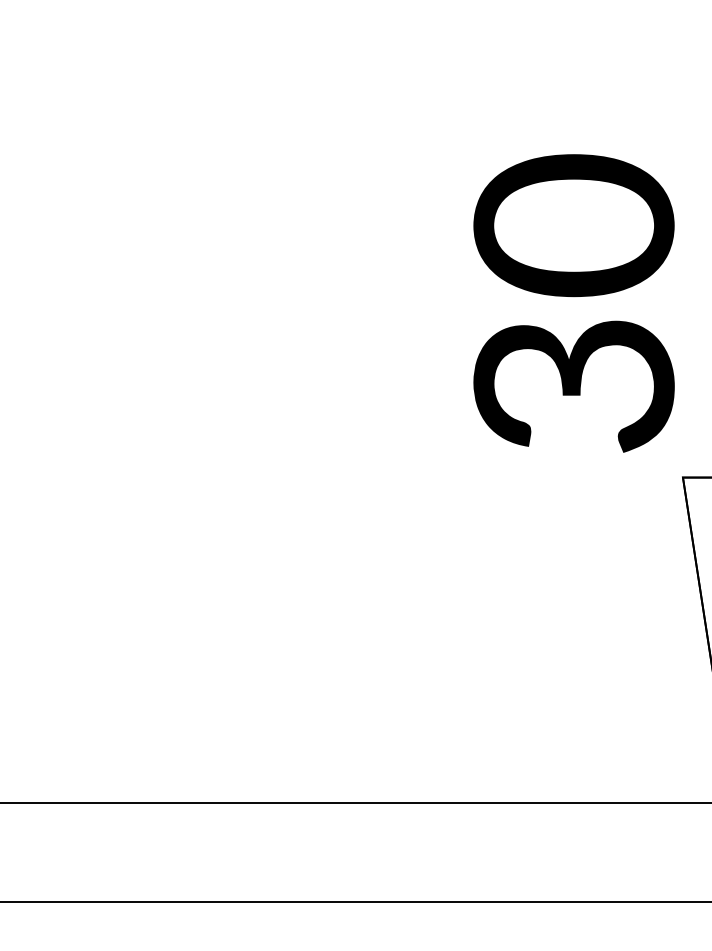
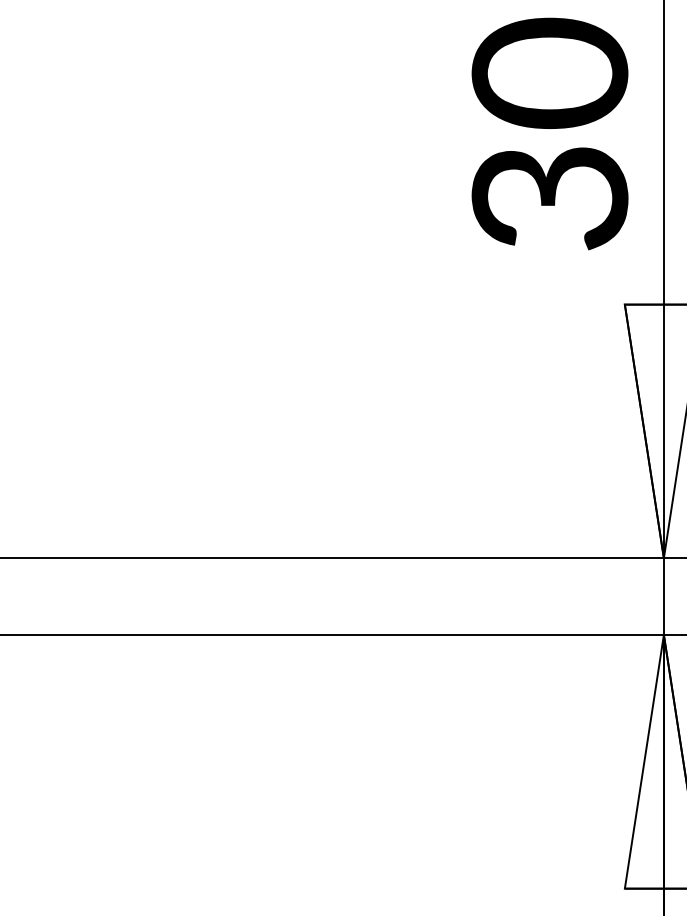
text: (573, 302) -> (549, 133), moved

